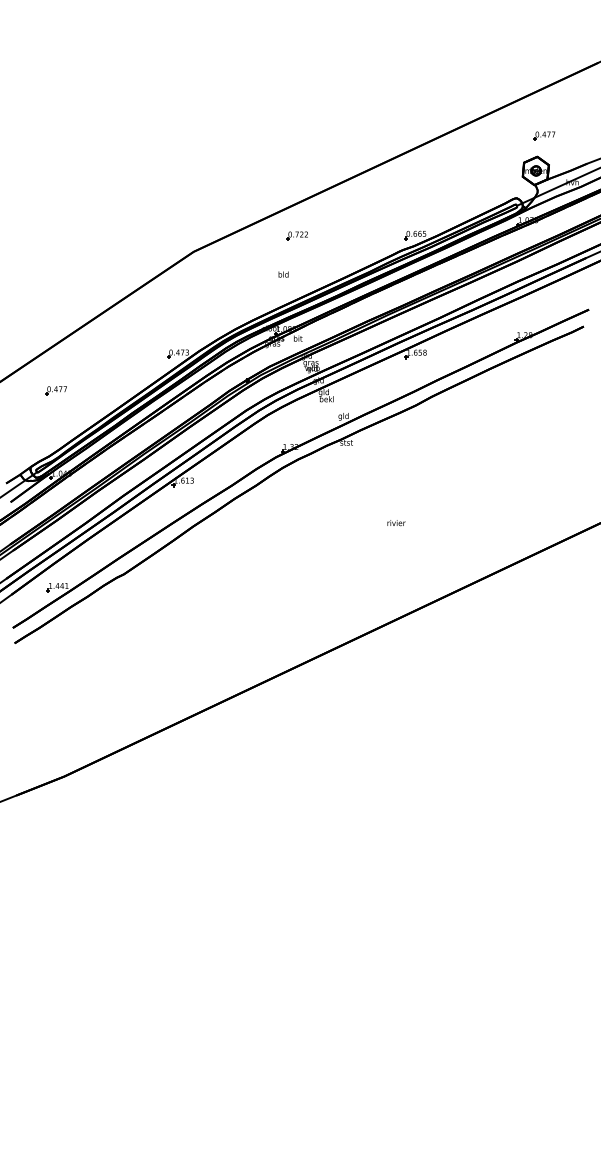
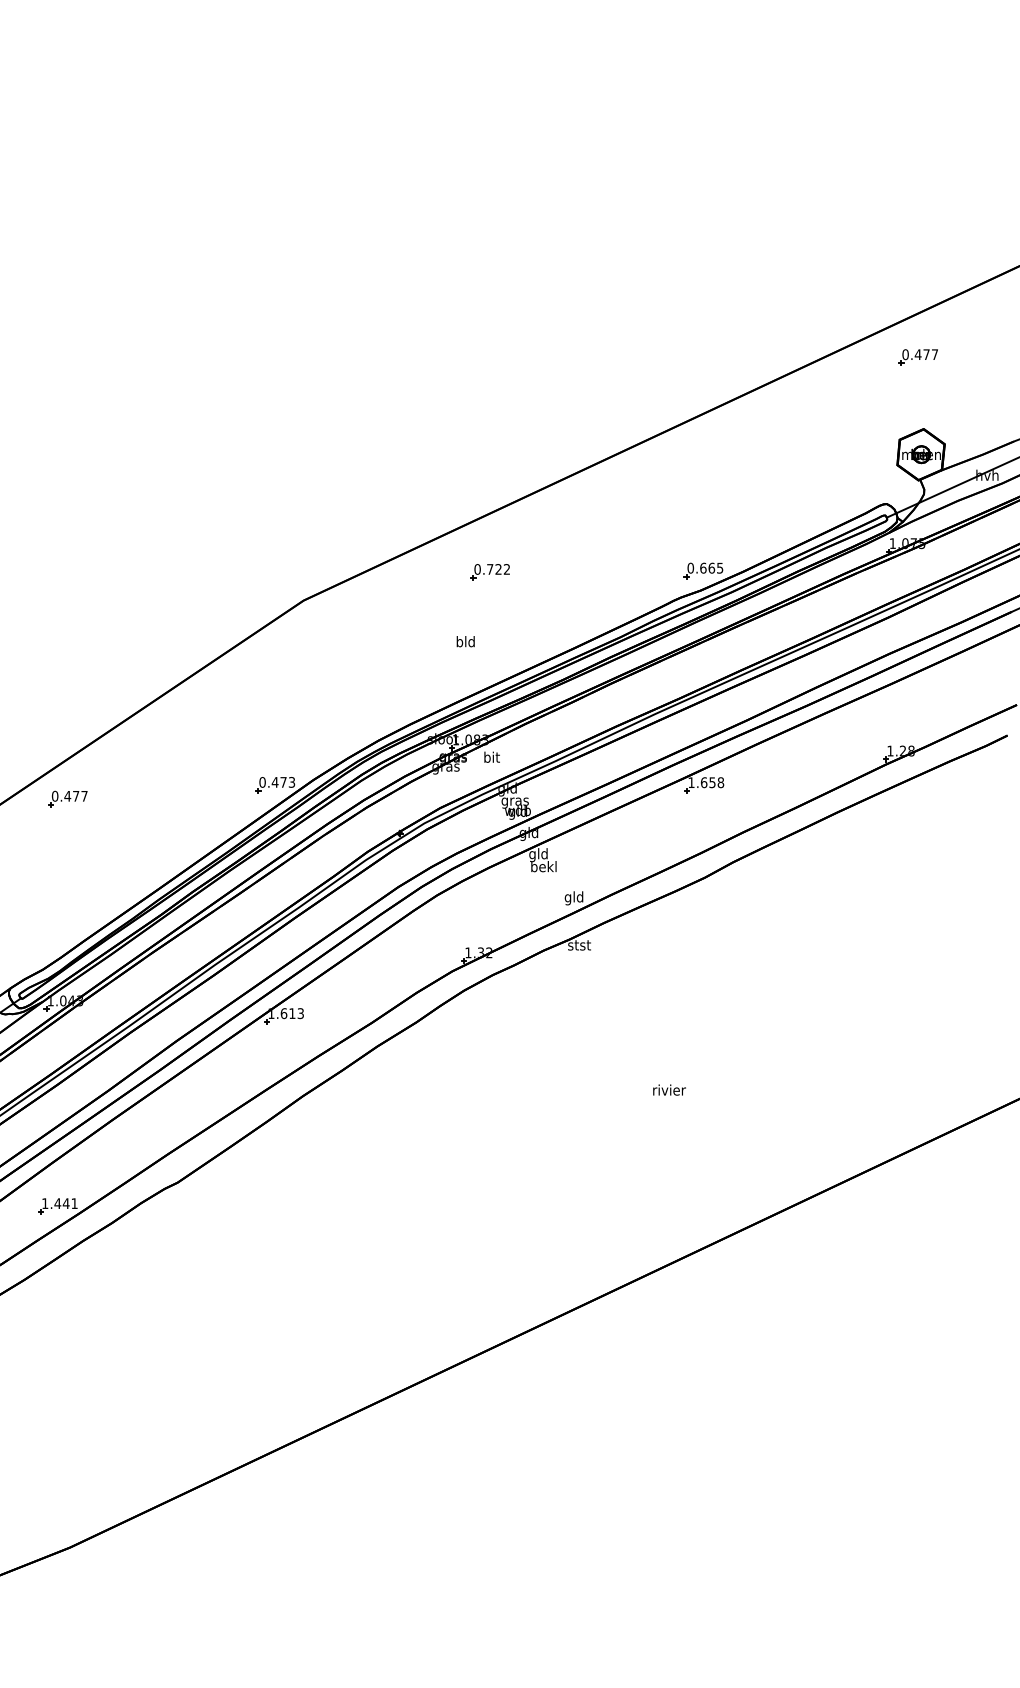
part: (544, 135) -> (918, 356), moved
part: (55, 390) -> (66, 798), moved

